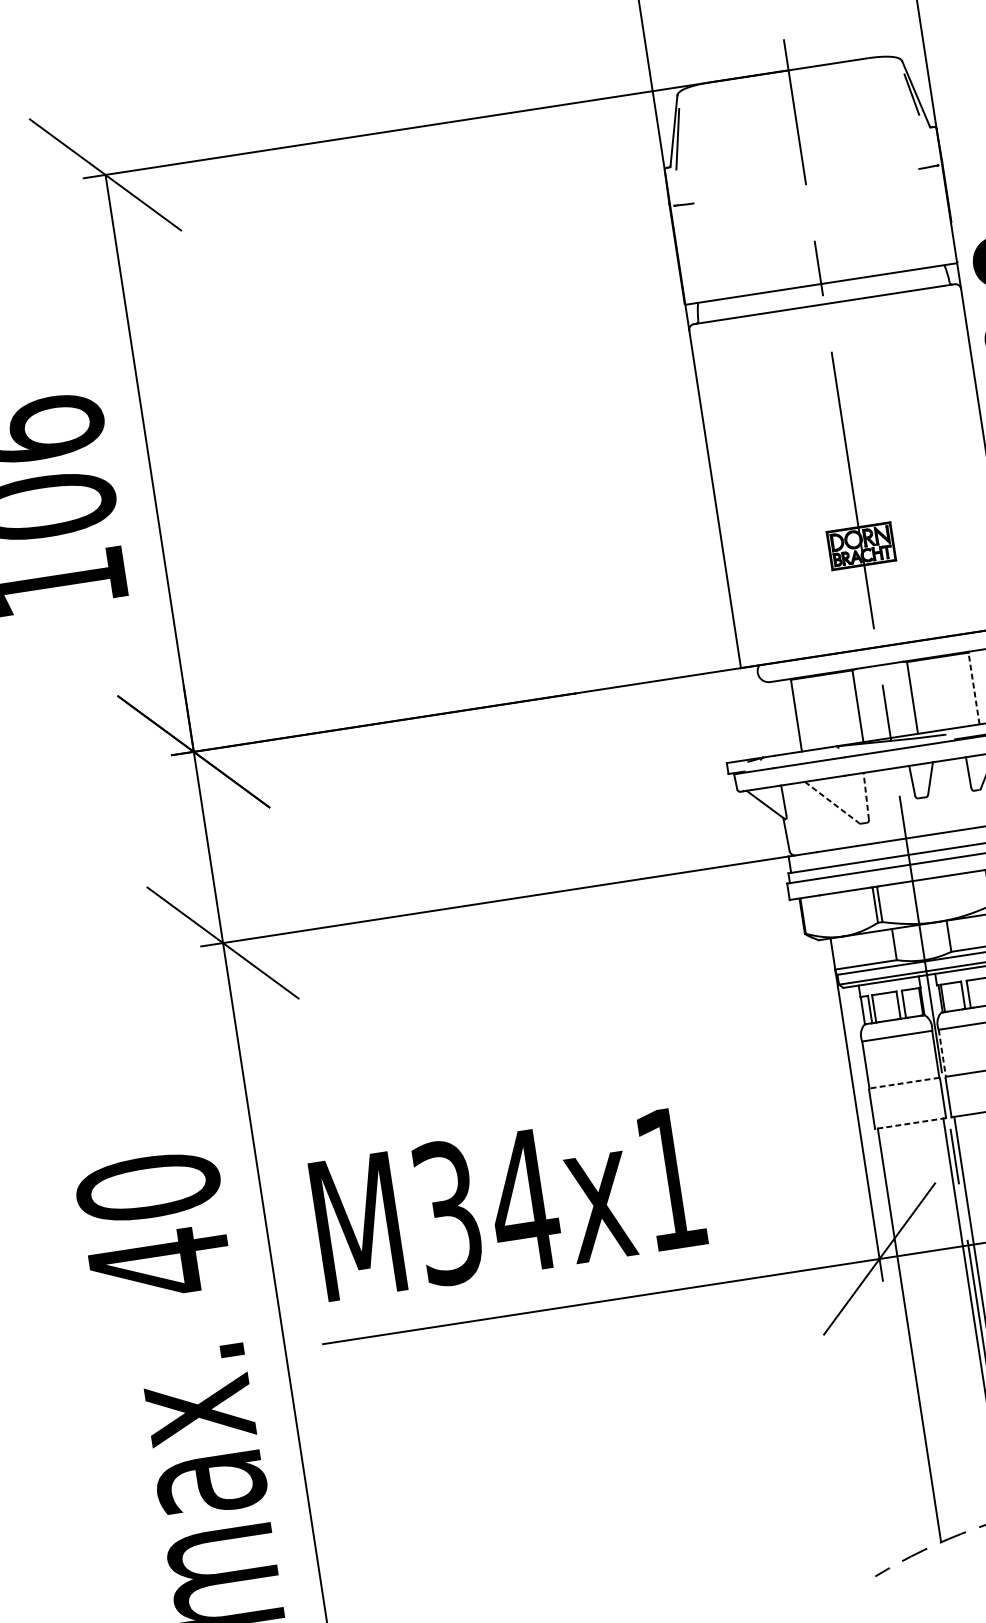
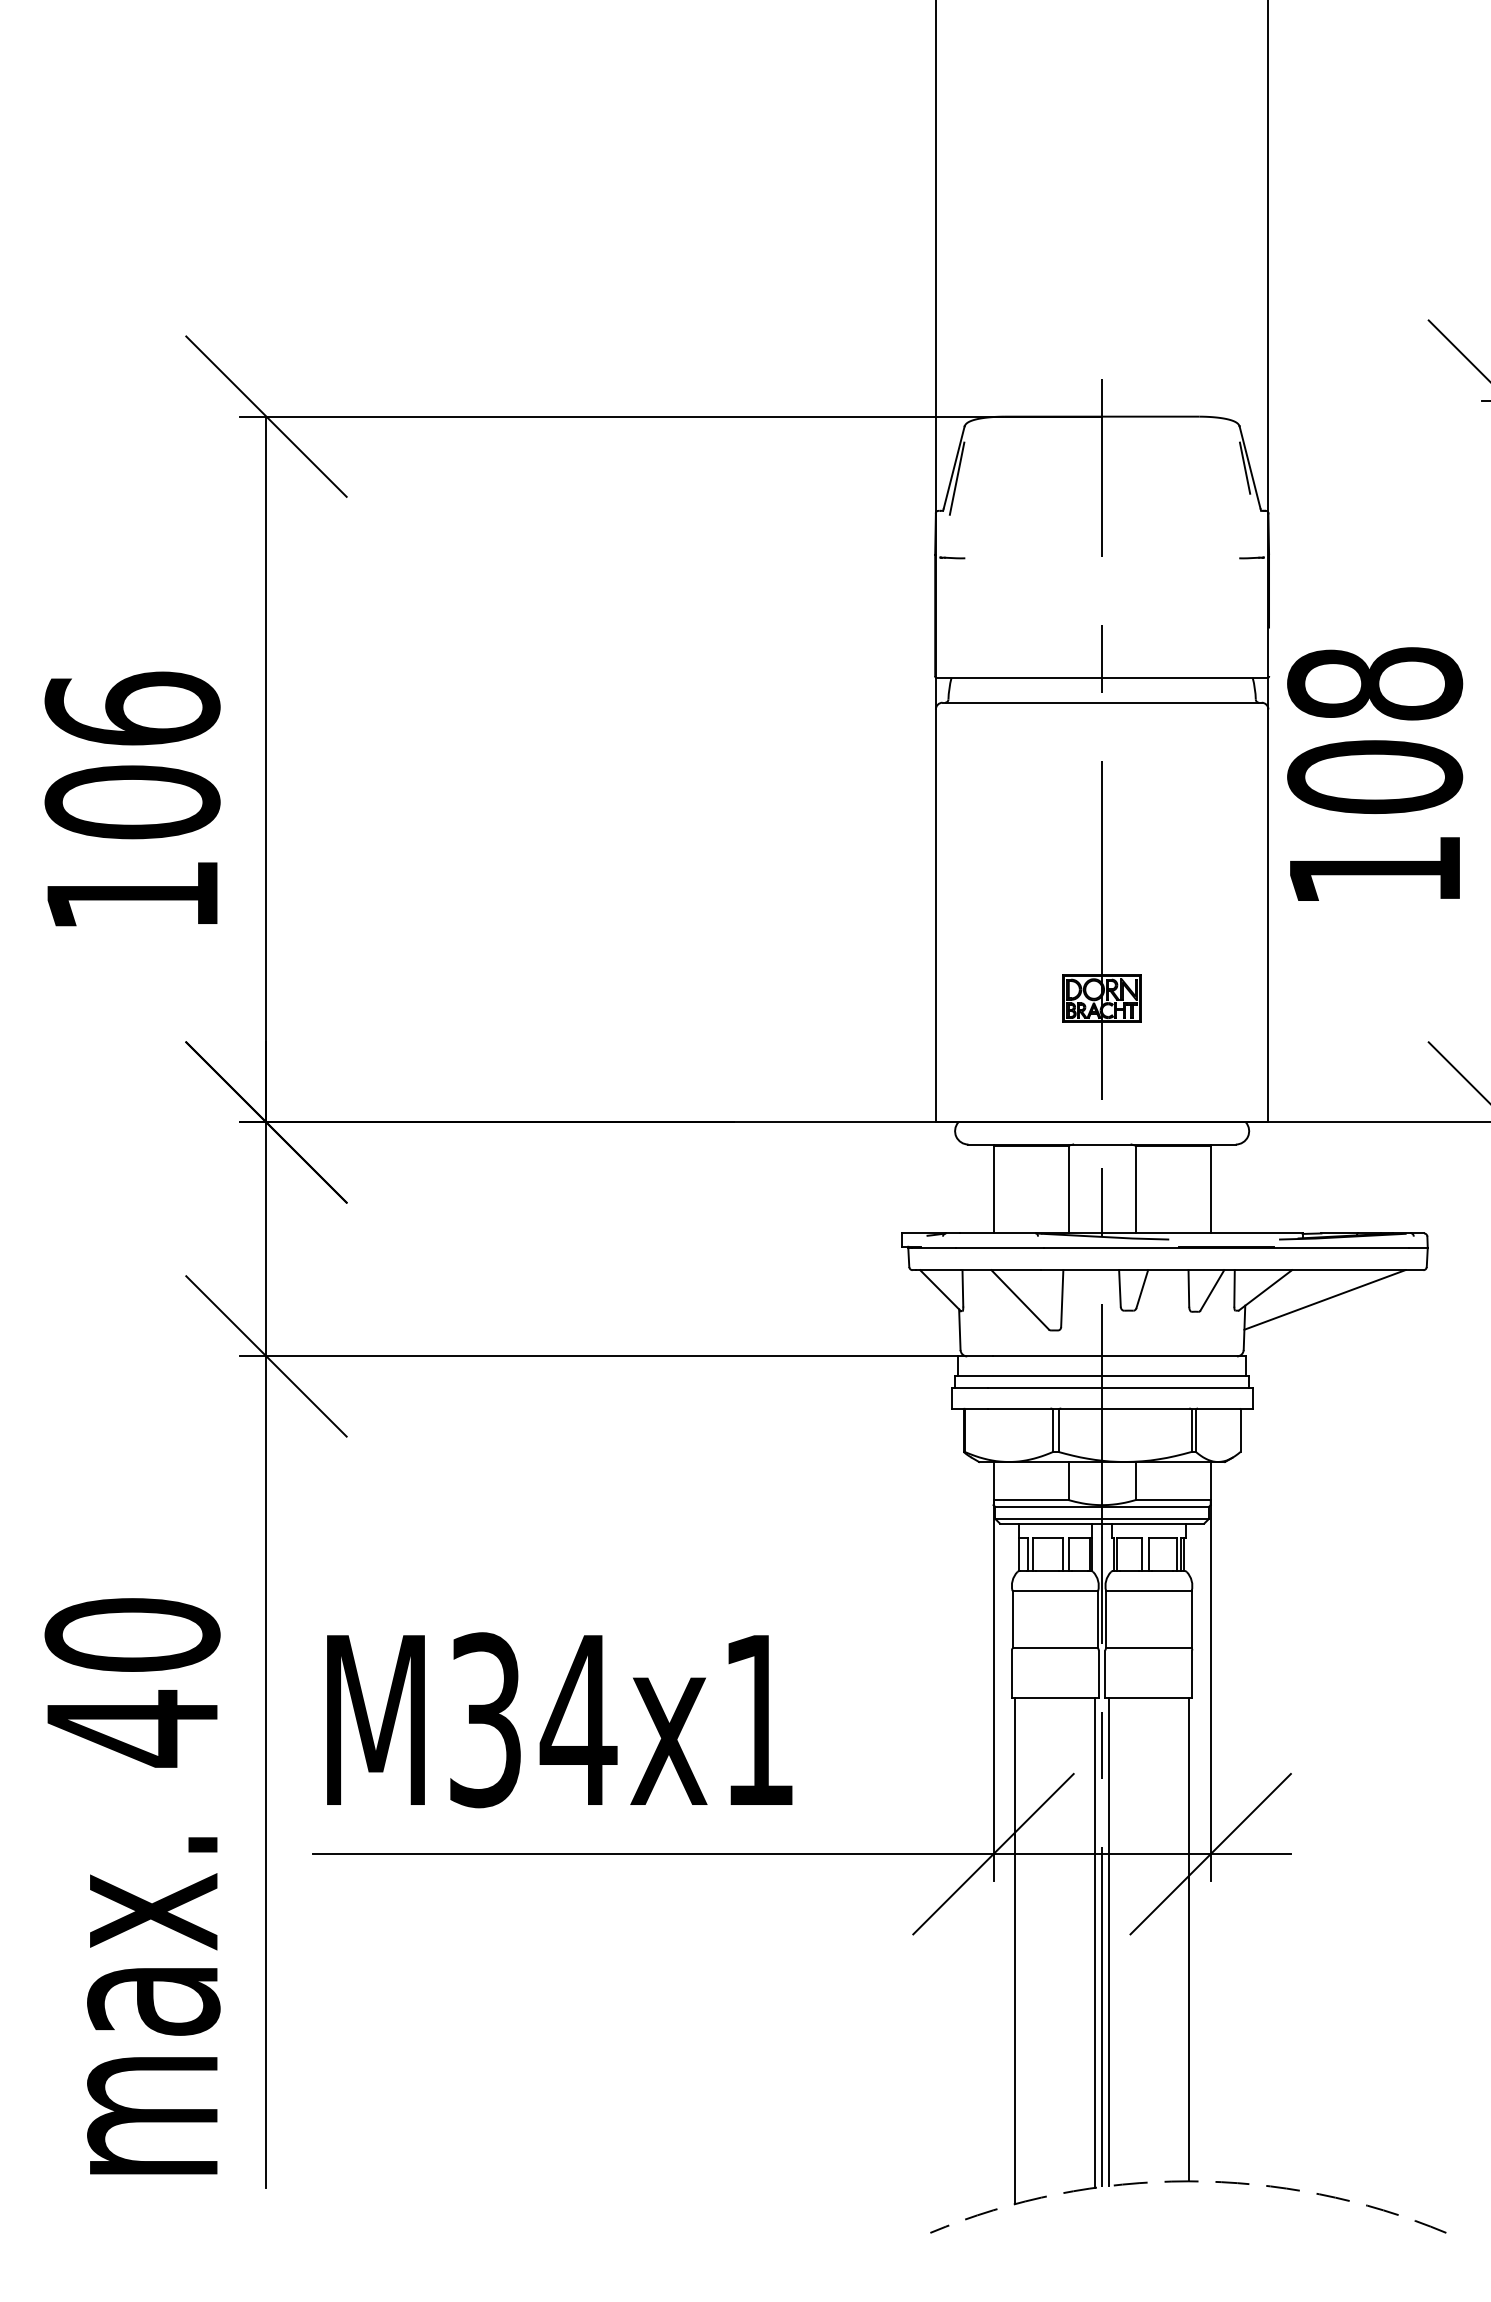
line: (973, 688) -> (1210, 1189), dashed -> solid
line: (866, 796) -> (1062, 1298), dashed -> solid
line: (832, 803) -> (1020, 1300), dashed -> solid
line: (942, 1053) -> (1106, 1619), dashed -> solid
line: (904, 1083) -> (1055, 1648), dashed -> solid
line: (909, 1123) -> (1054, 1697), dashed -> solid

